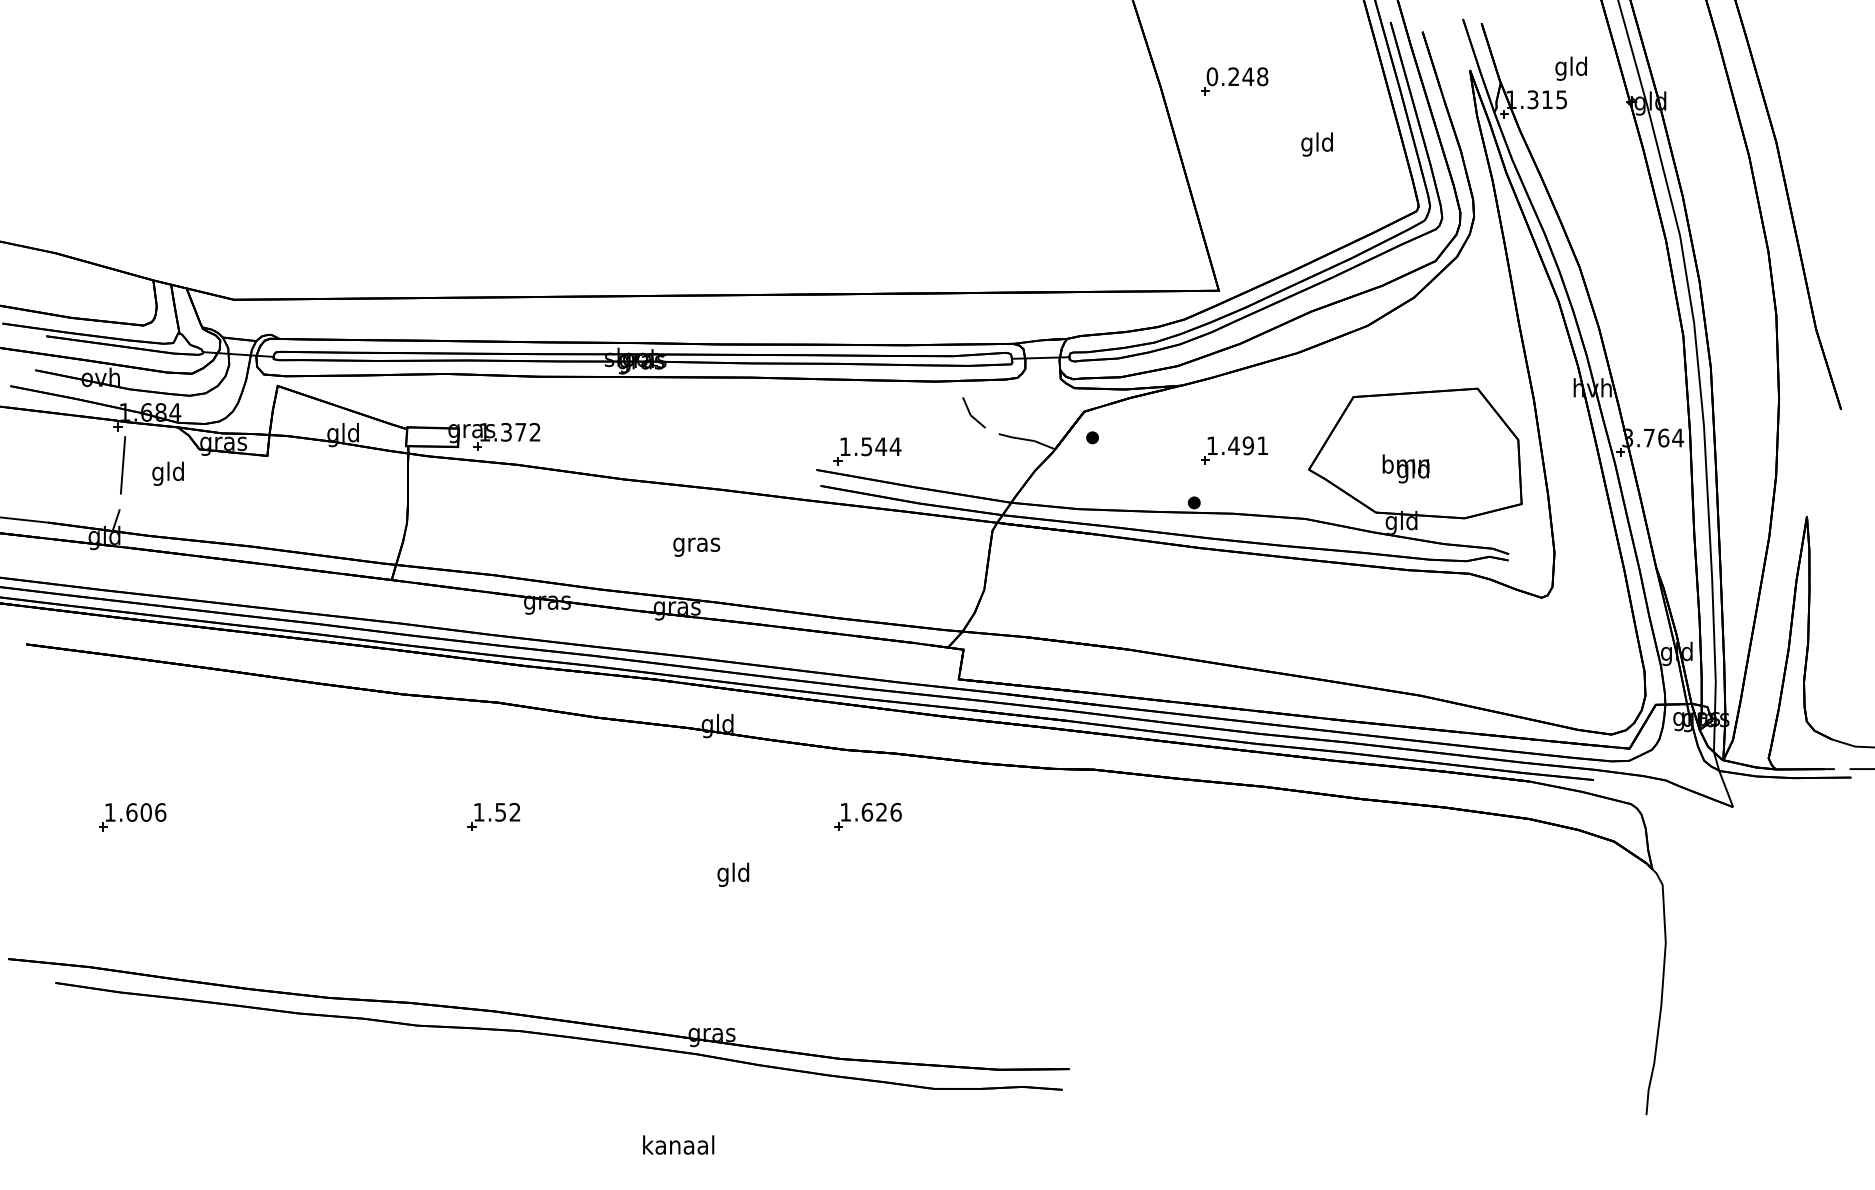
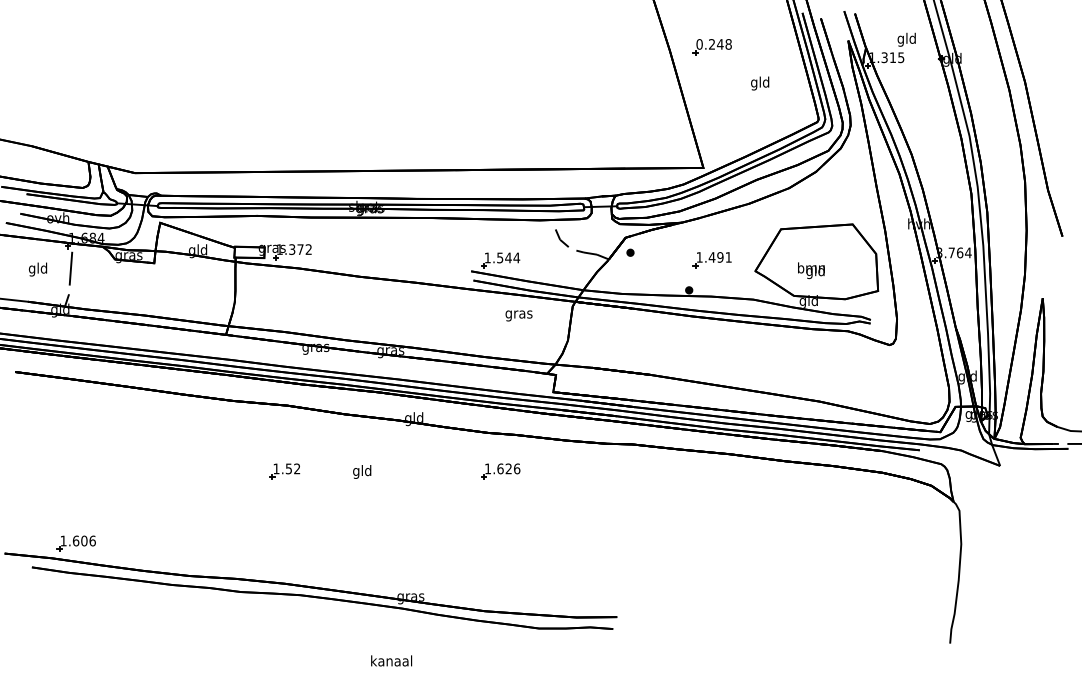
text: (167, 473) -> (37, 269), moved
text: (695, 546) -> (518, 315), moved
part: (130, 816) -> (75, 543), moved
text: (733, 873) -> (362, 471), moved

